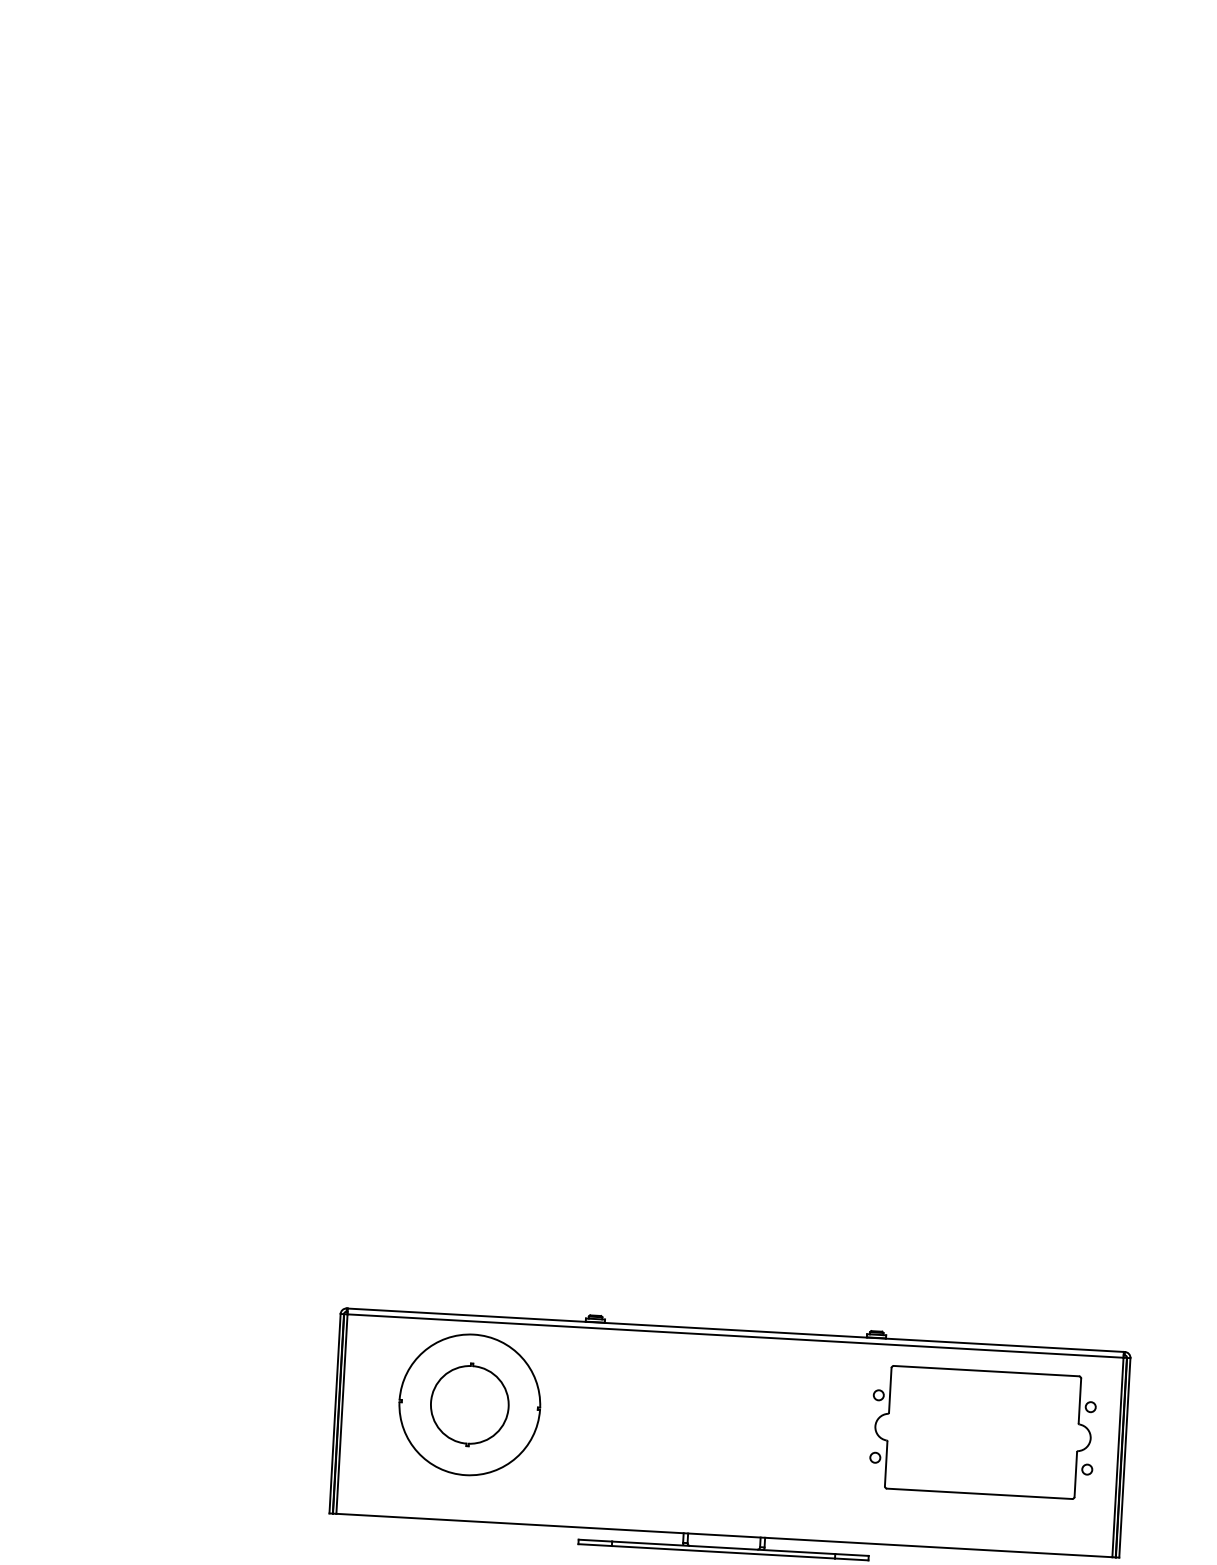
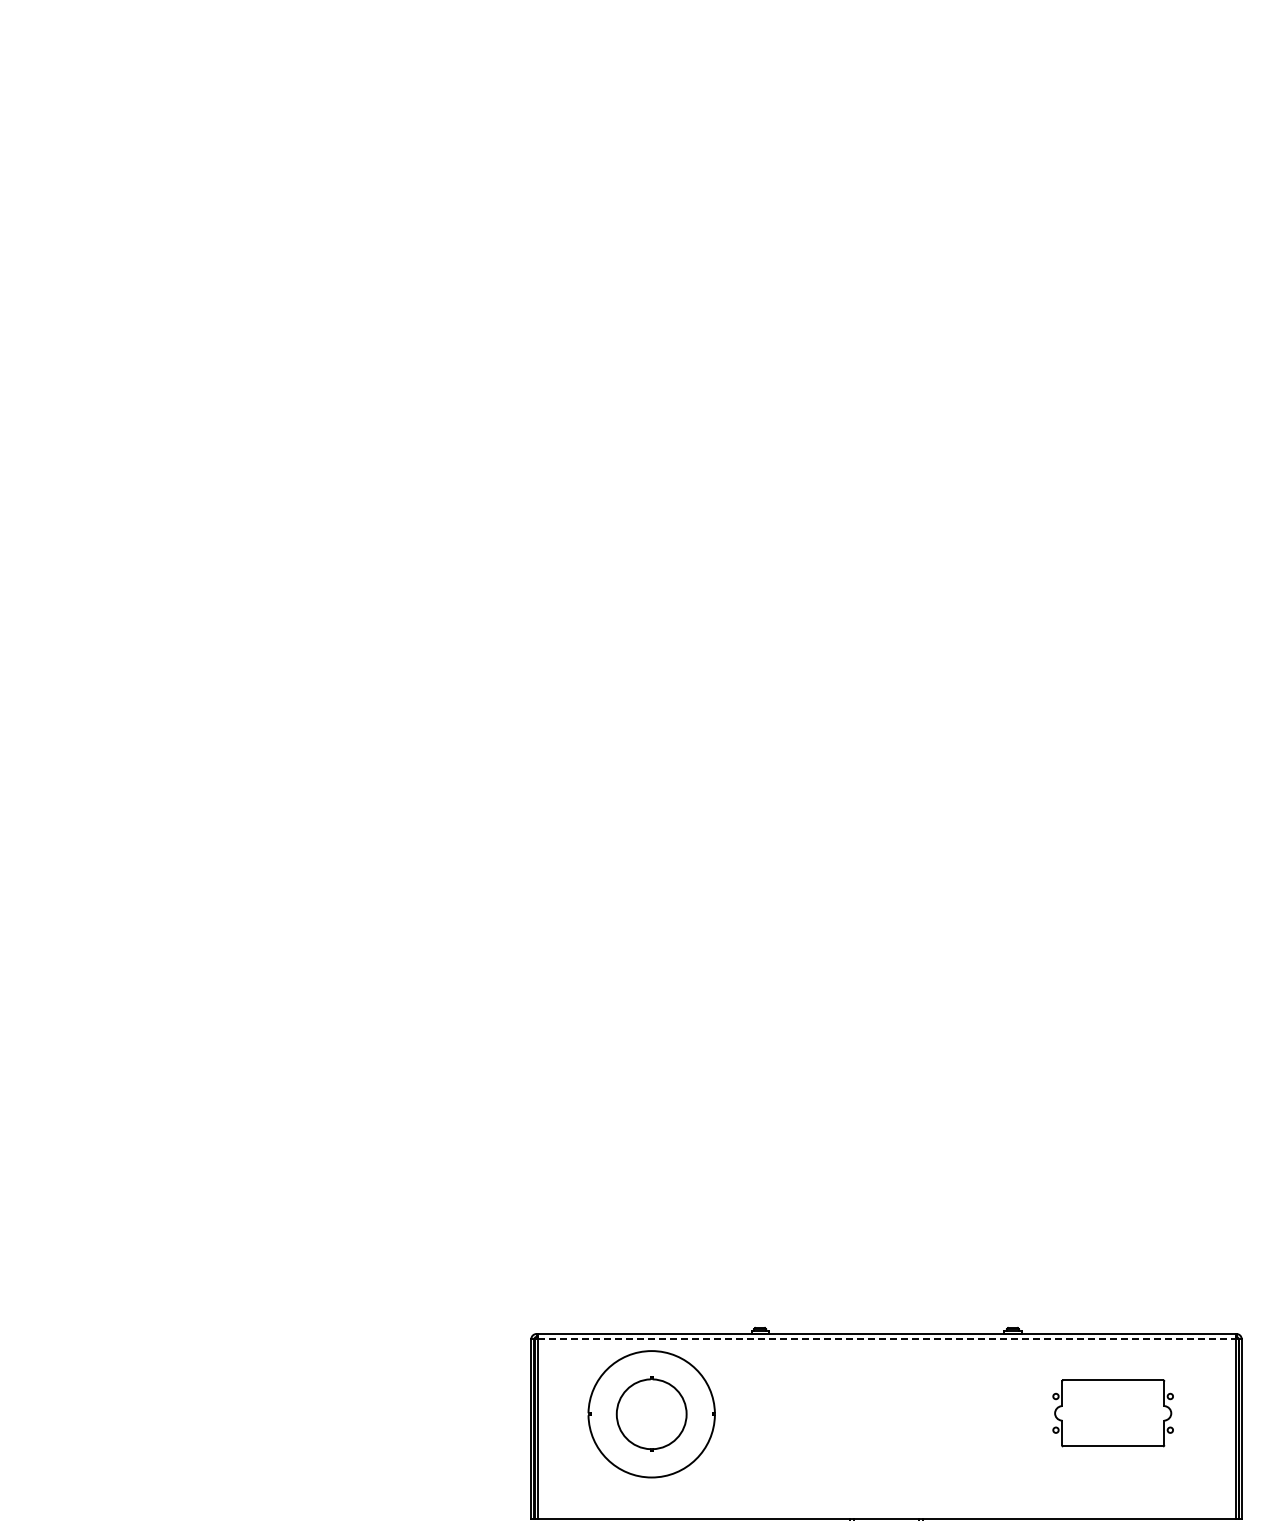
line: (736, 1336) -> (887, 1339), solid -> dashed
part: (982, 1432) -> (1112, 1413), size x0.6

